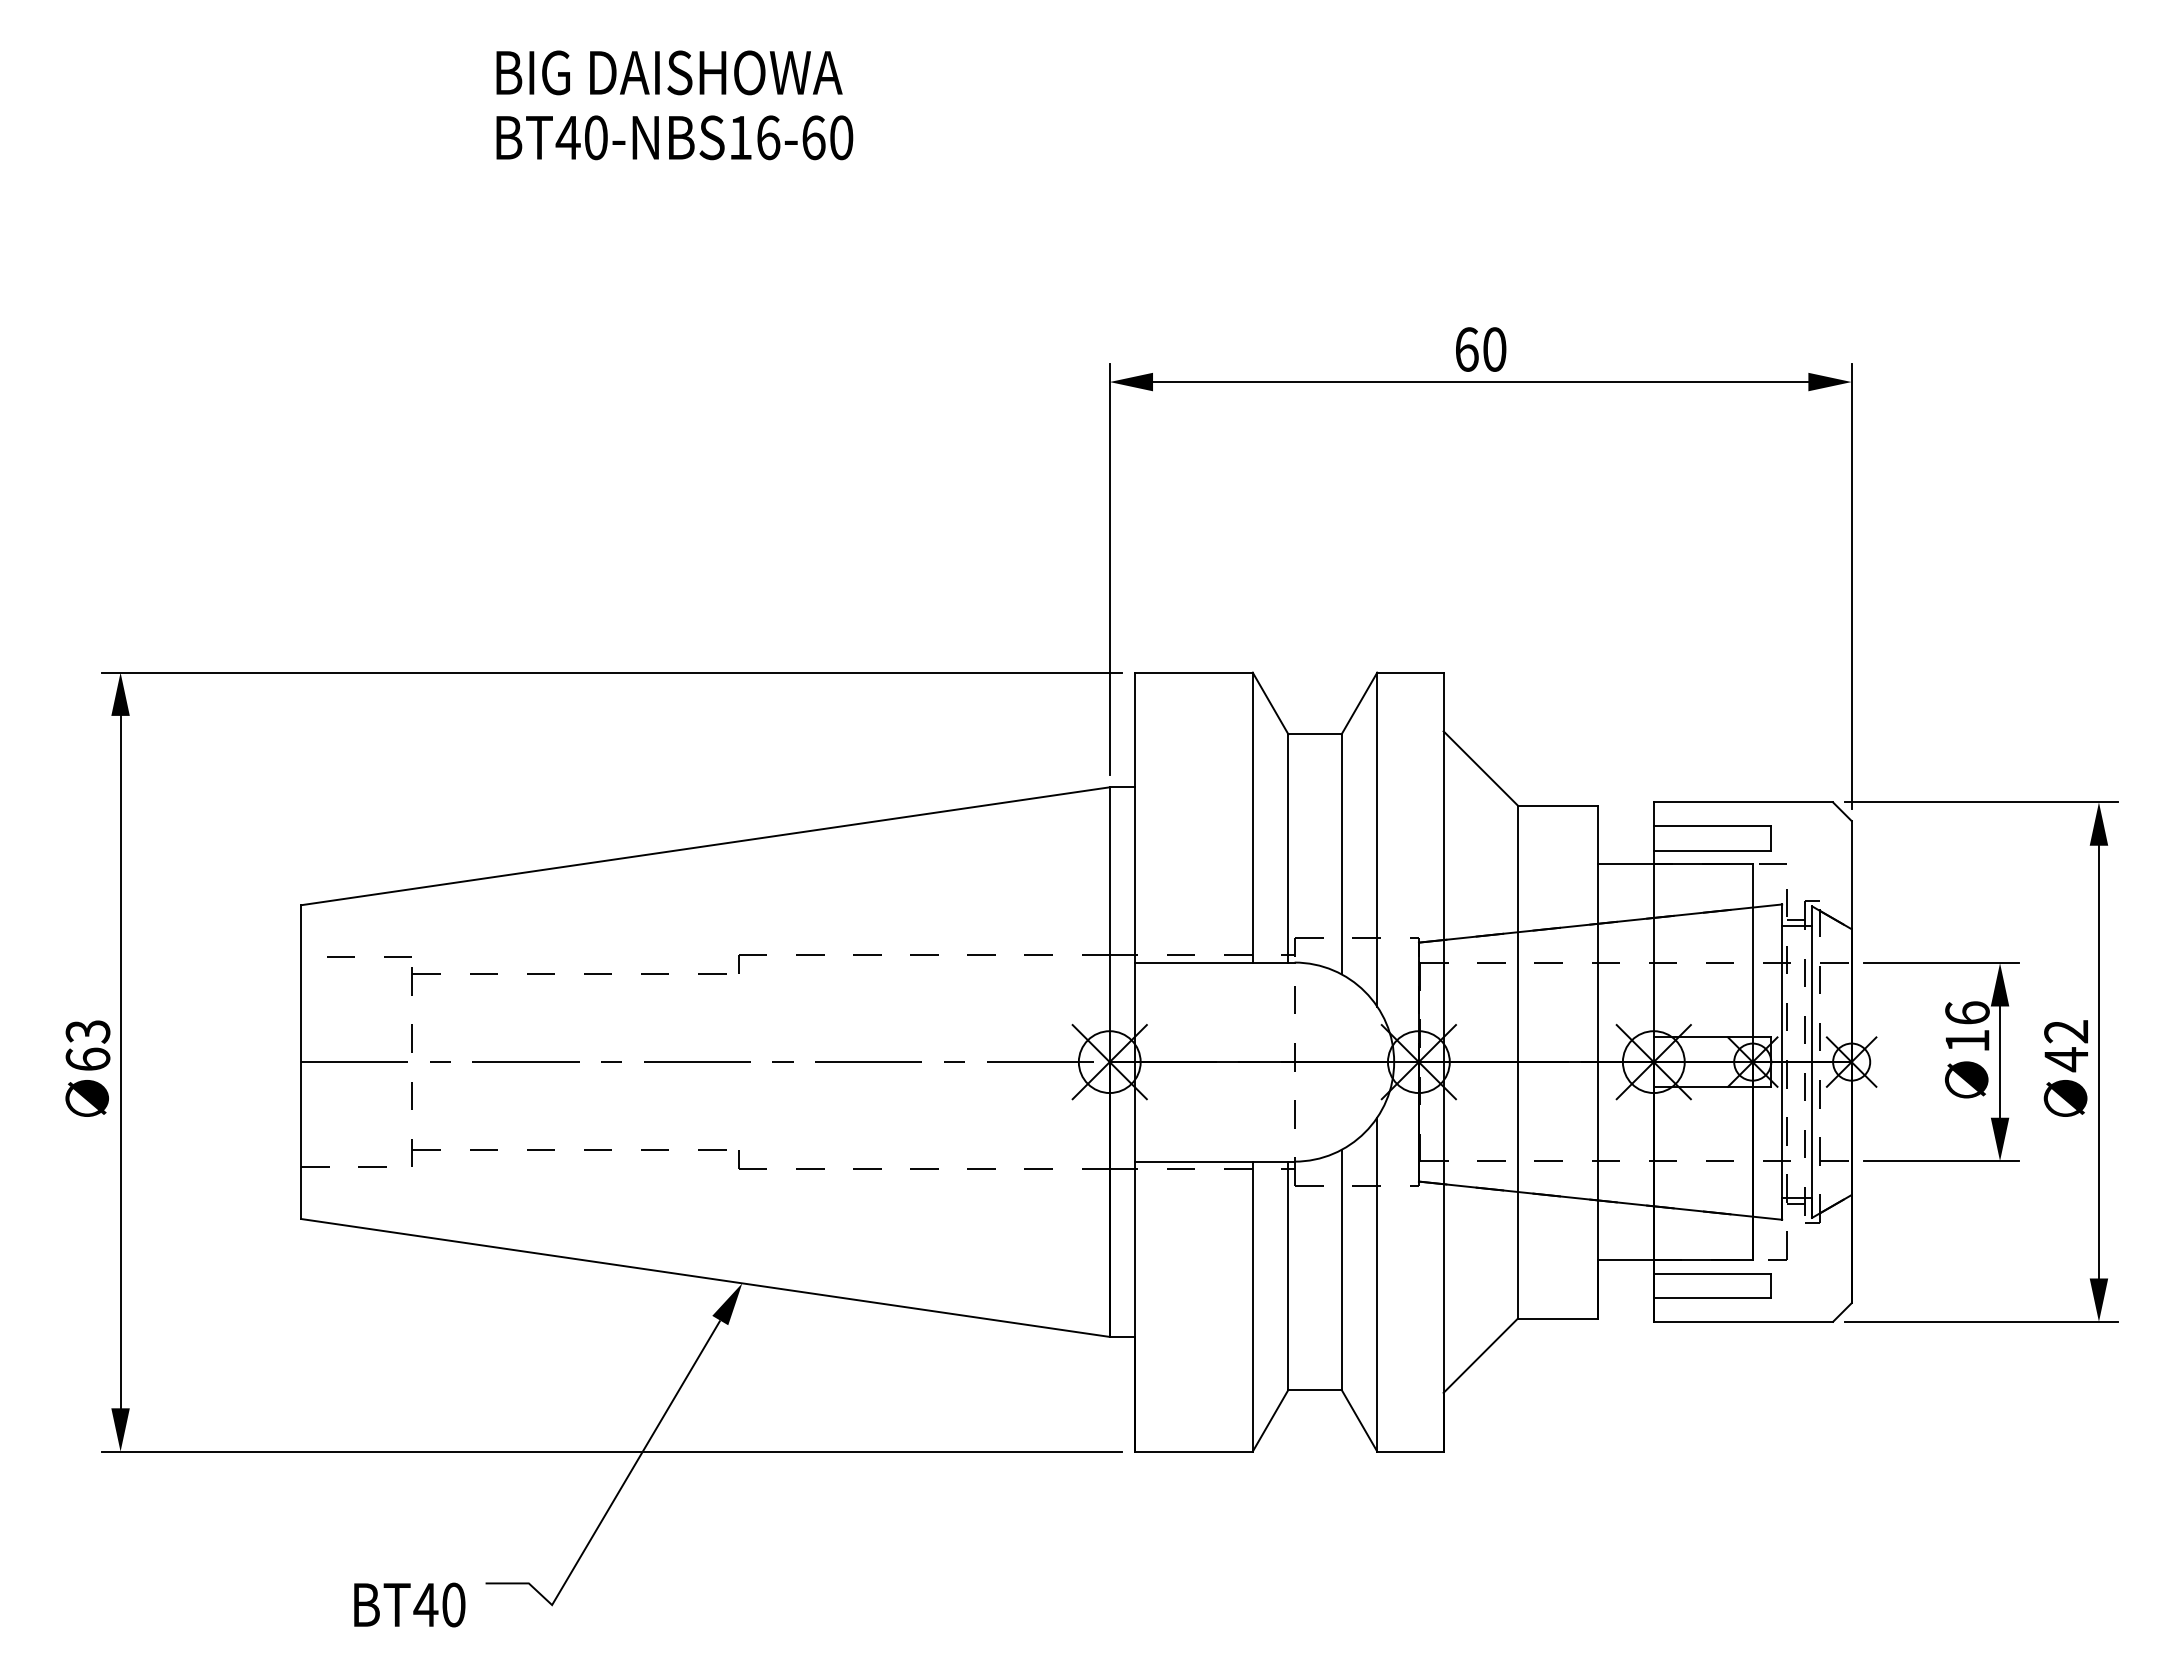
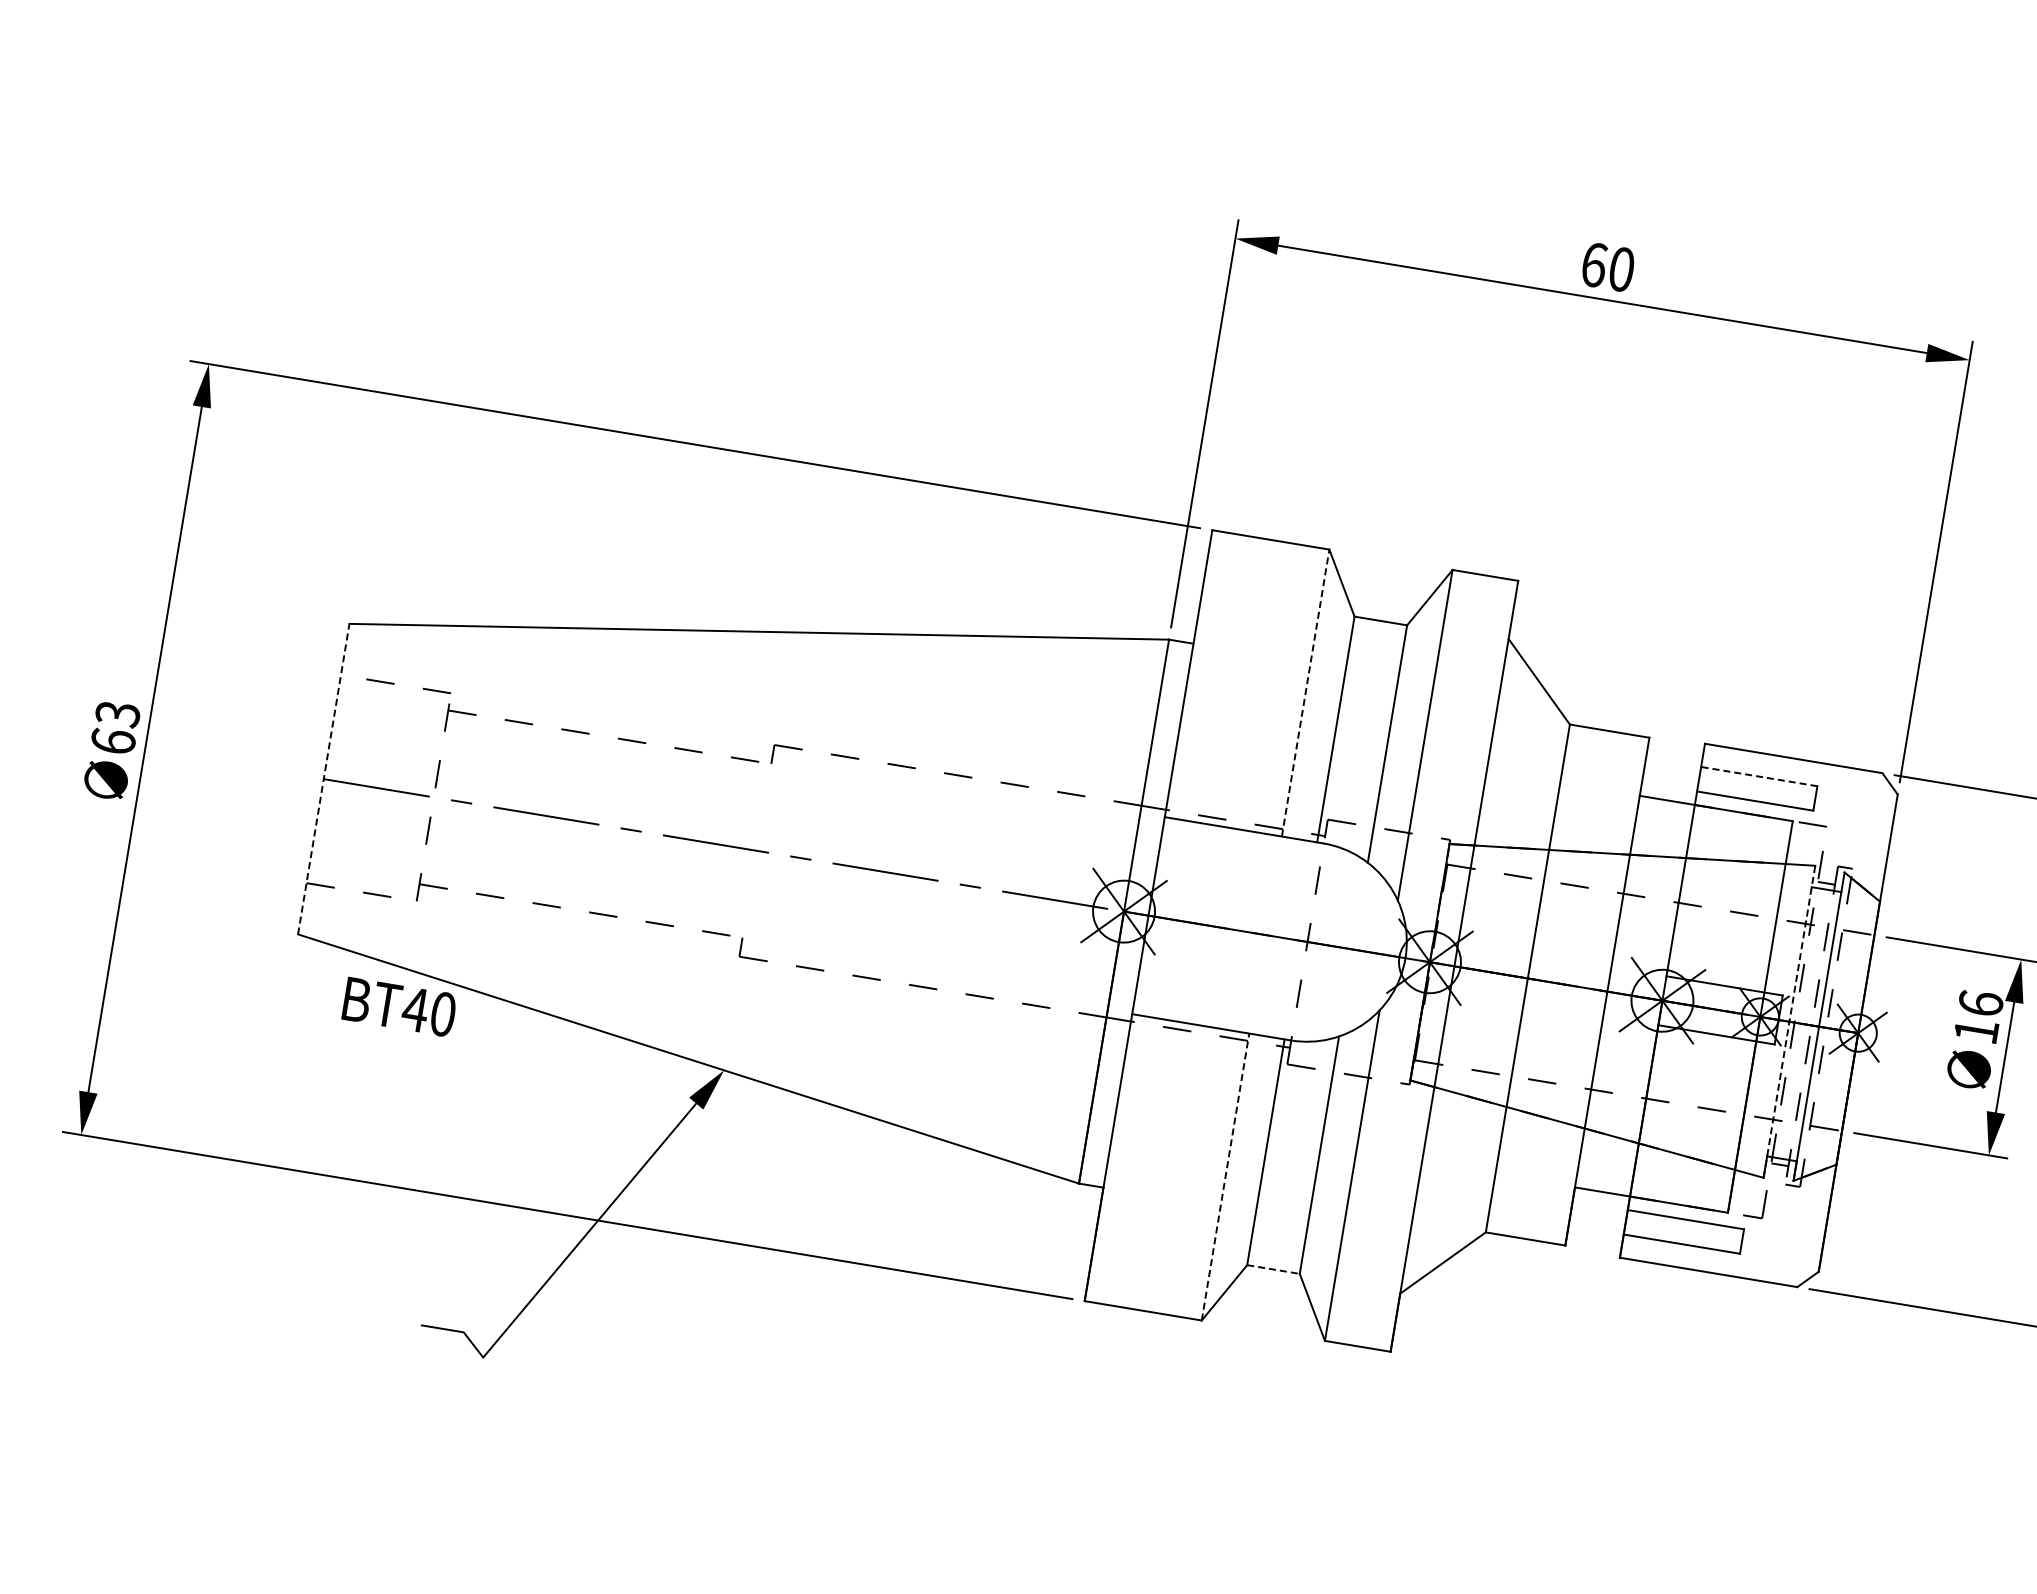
line: (1252, 817) -> (1305, 692), solid -> dashed
line: (1712, 825) -> (1759, 776), solid -> dashed
line: (301, 1062) -> (324, 779), solid -> dashed
line: (1782, 1062) -> (1789, 1022), solid -> dashed
line: (1252, 1306) -> (1225, 1176), solid -> dashed
line: (1315, 1389) -> (1274, 1269), solid -> dashed
text: (409, 1604) -> (399, 1006), moved

